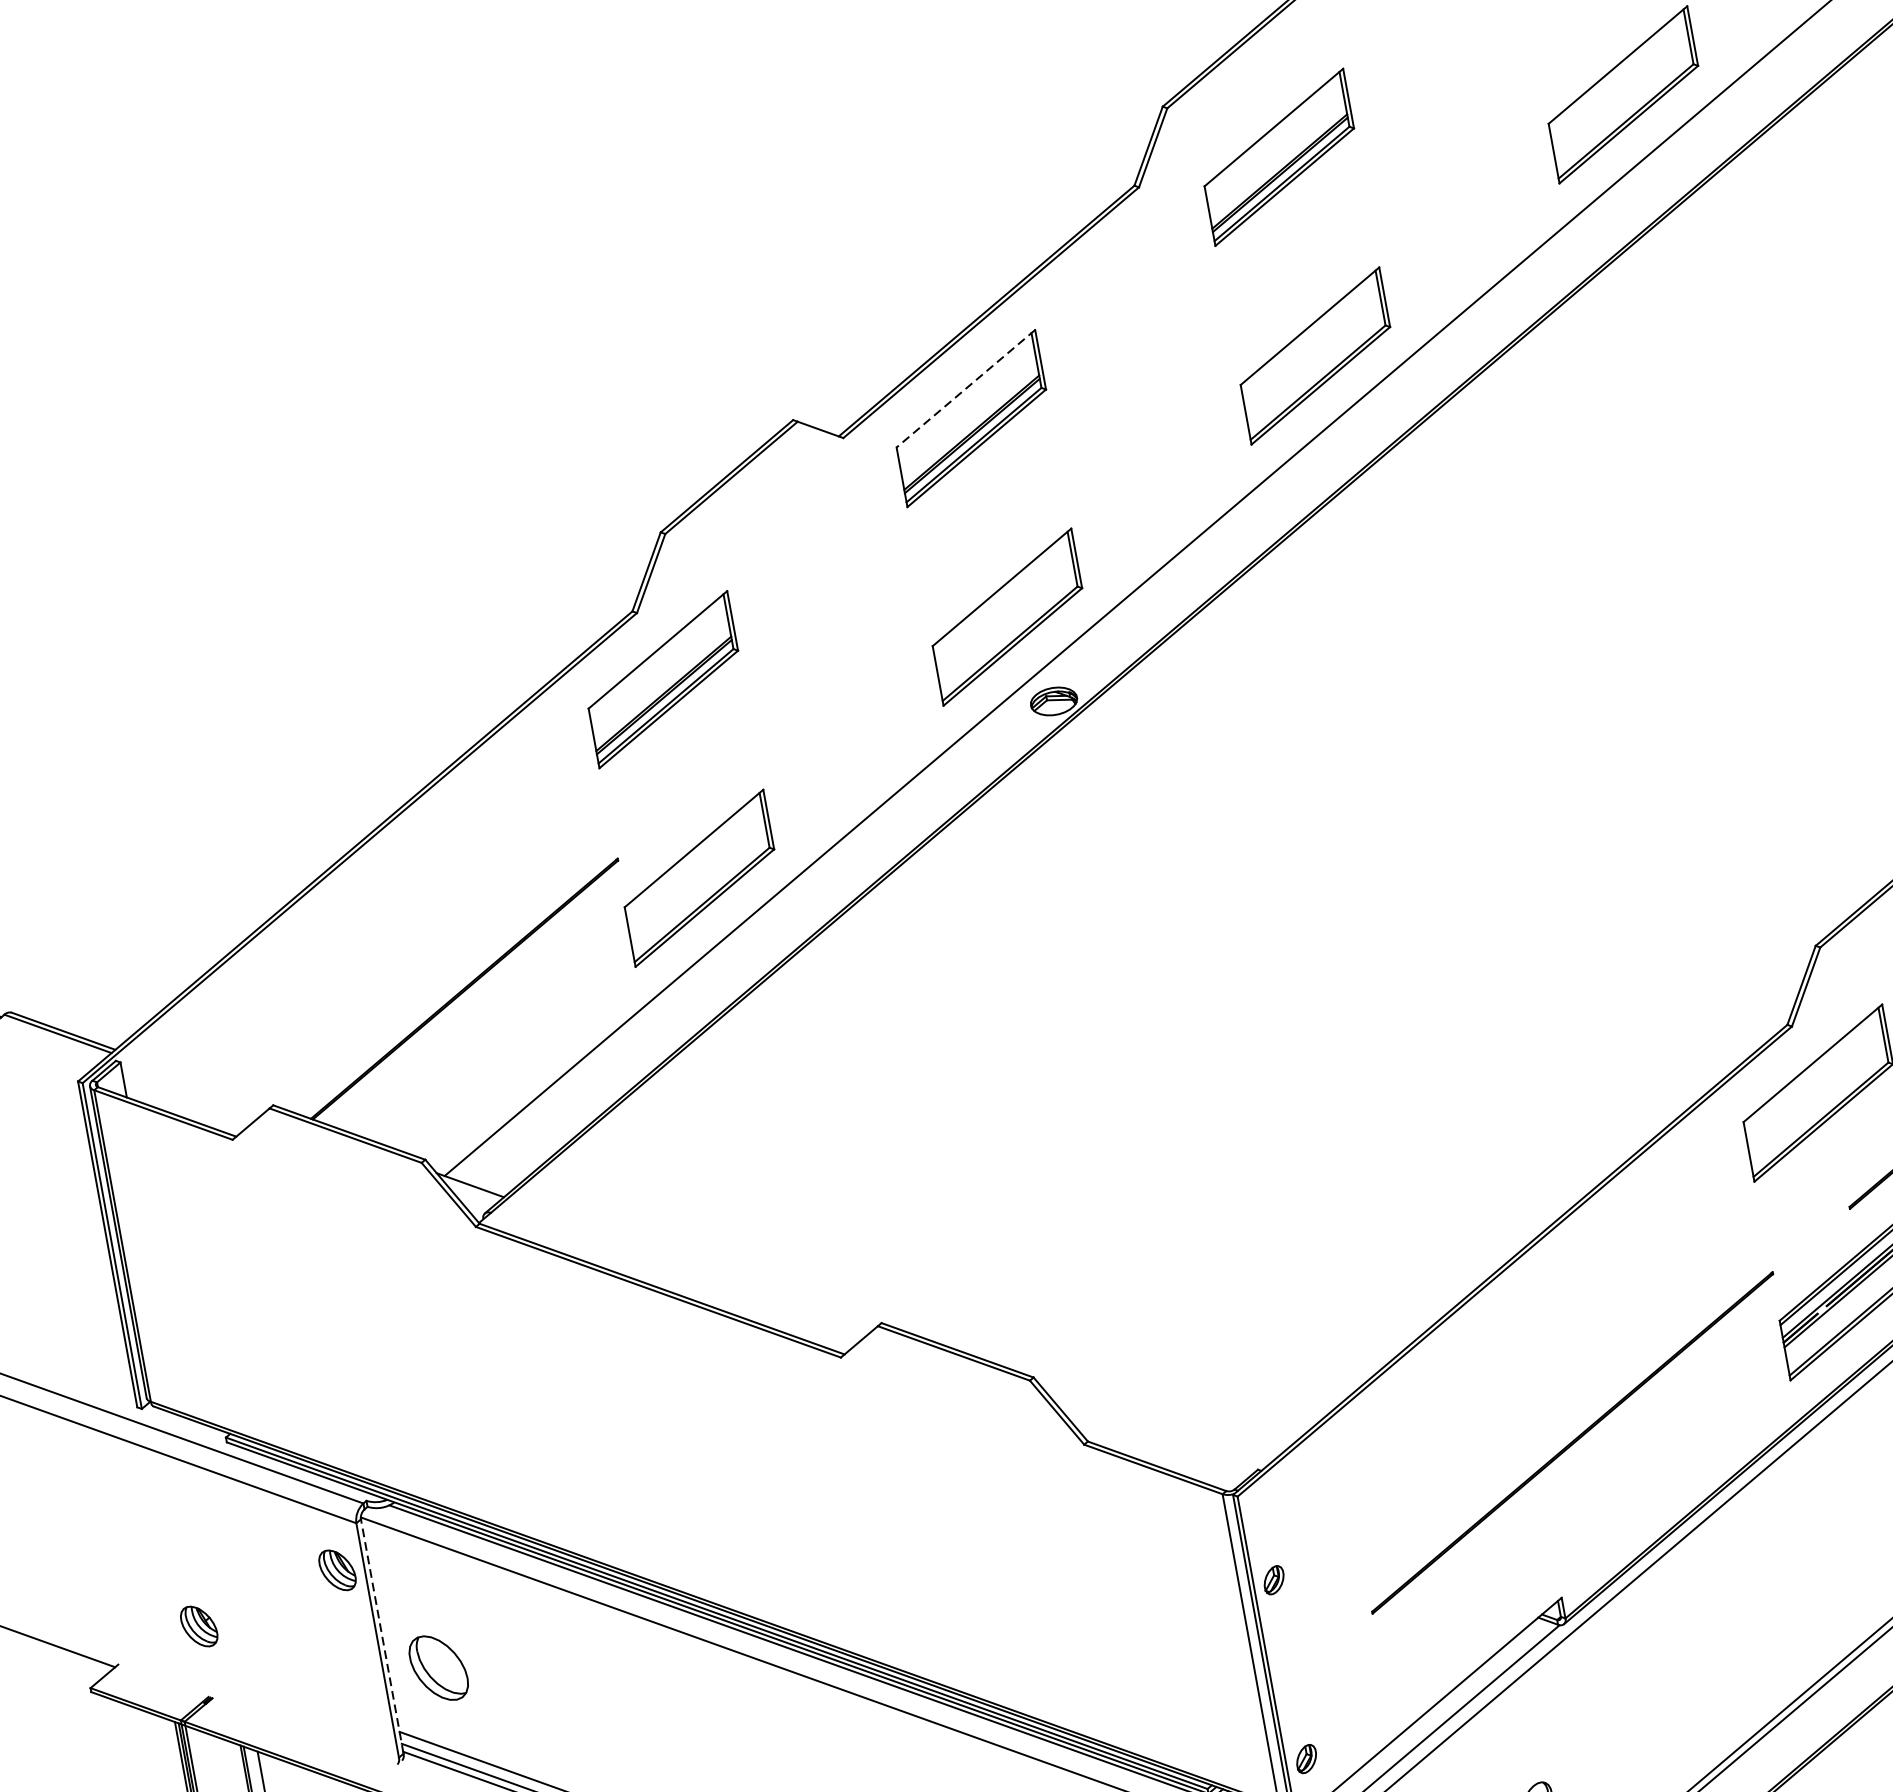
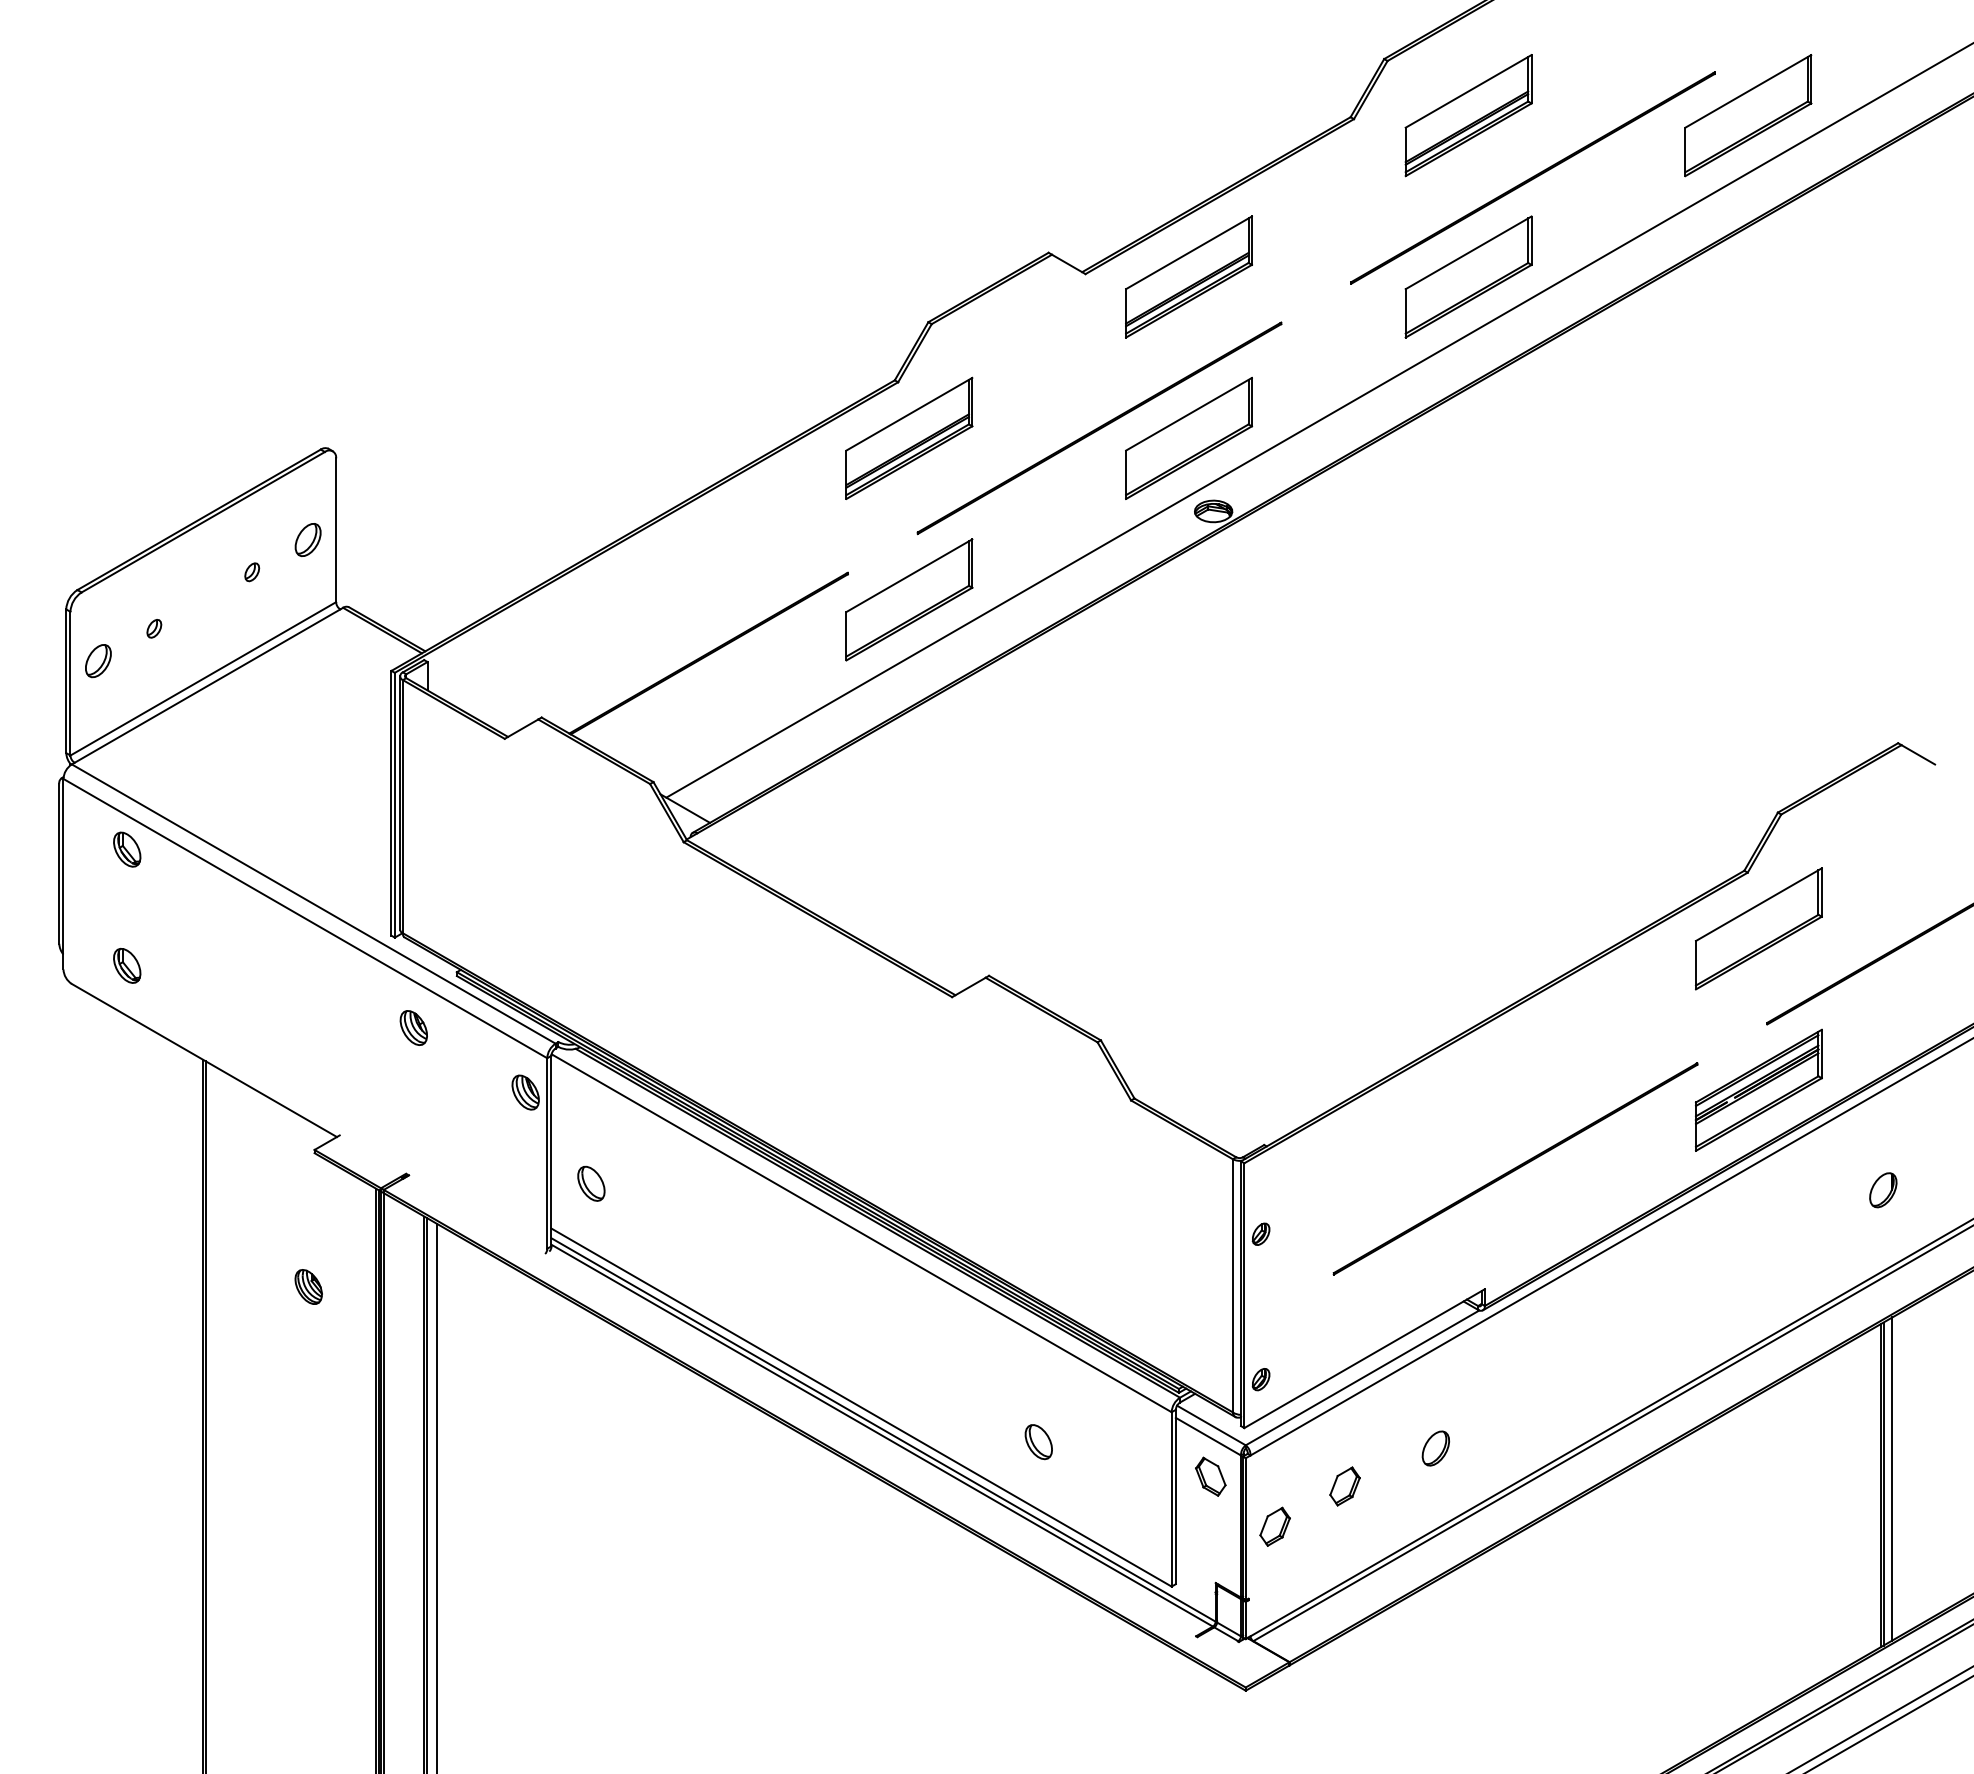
line: (1371, 219) -> (1532, 177), added
line: (966, 388) -> (1189, 252), dashed -> solid
line: (895, 624) -> (1099, 428), added
part: (198, 1625) -> (413, 1027), moved
line: (382, 1635) -> (551, 1150), dashed -> solid
part: (438, 1667) -> (591, 1183), size x0.62

